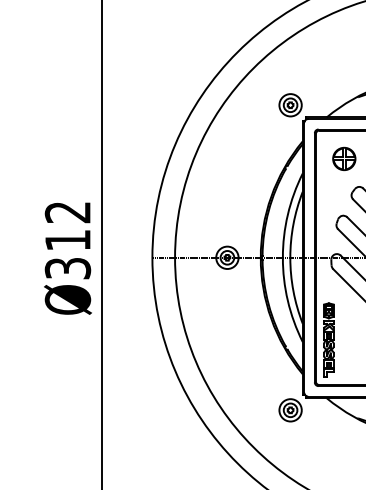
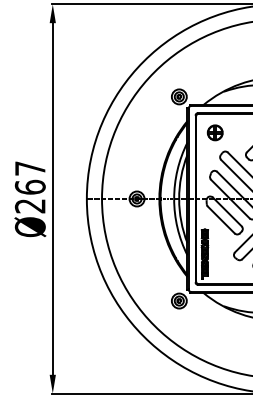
text: (66, 240) -> (29, 187), Ø312 -> Ø267

